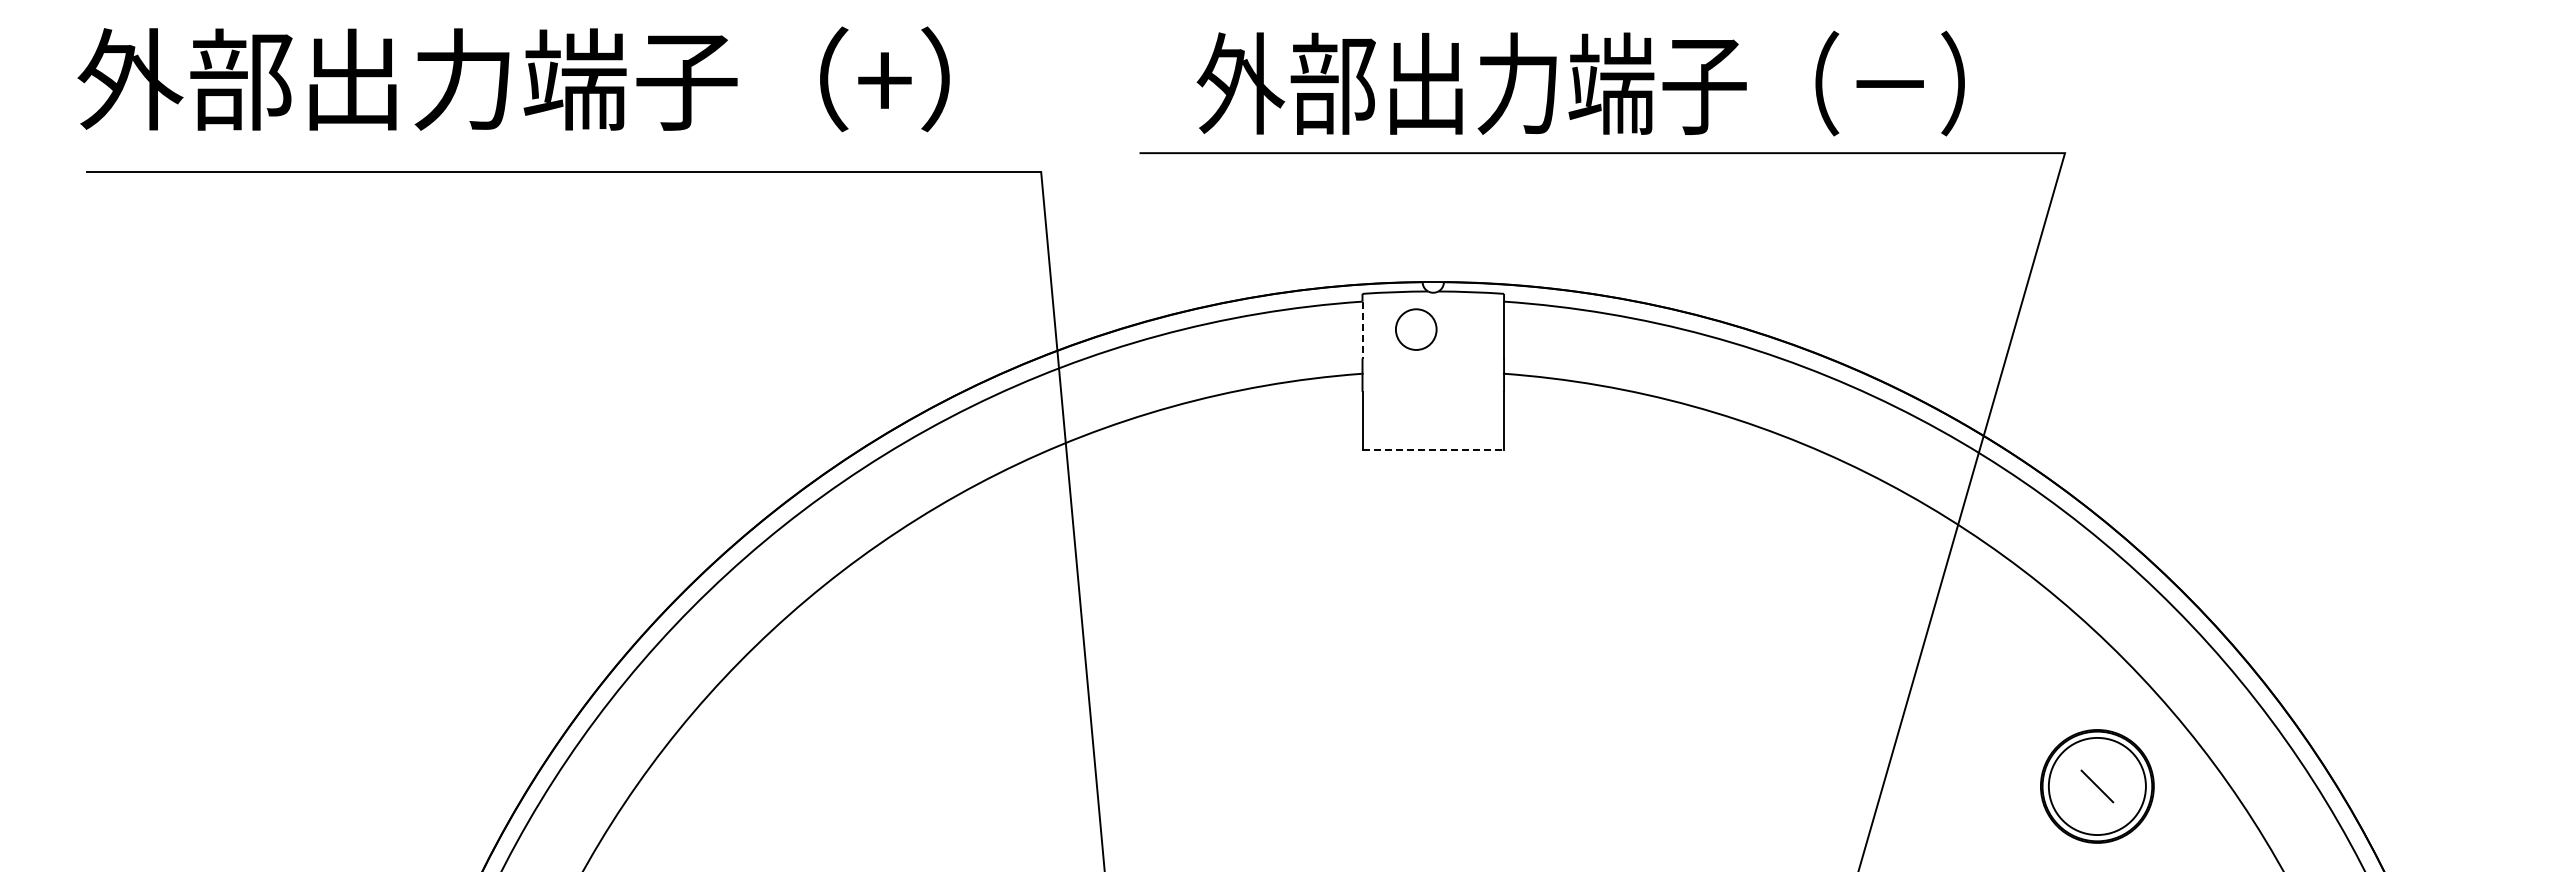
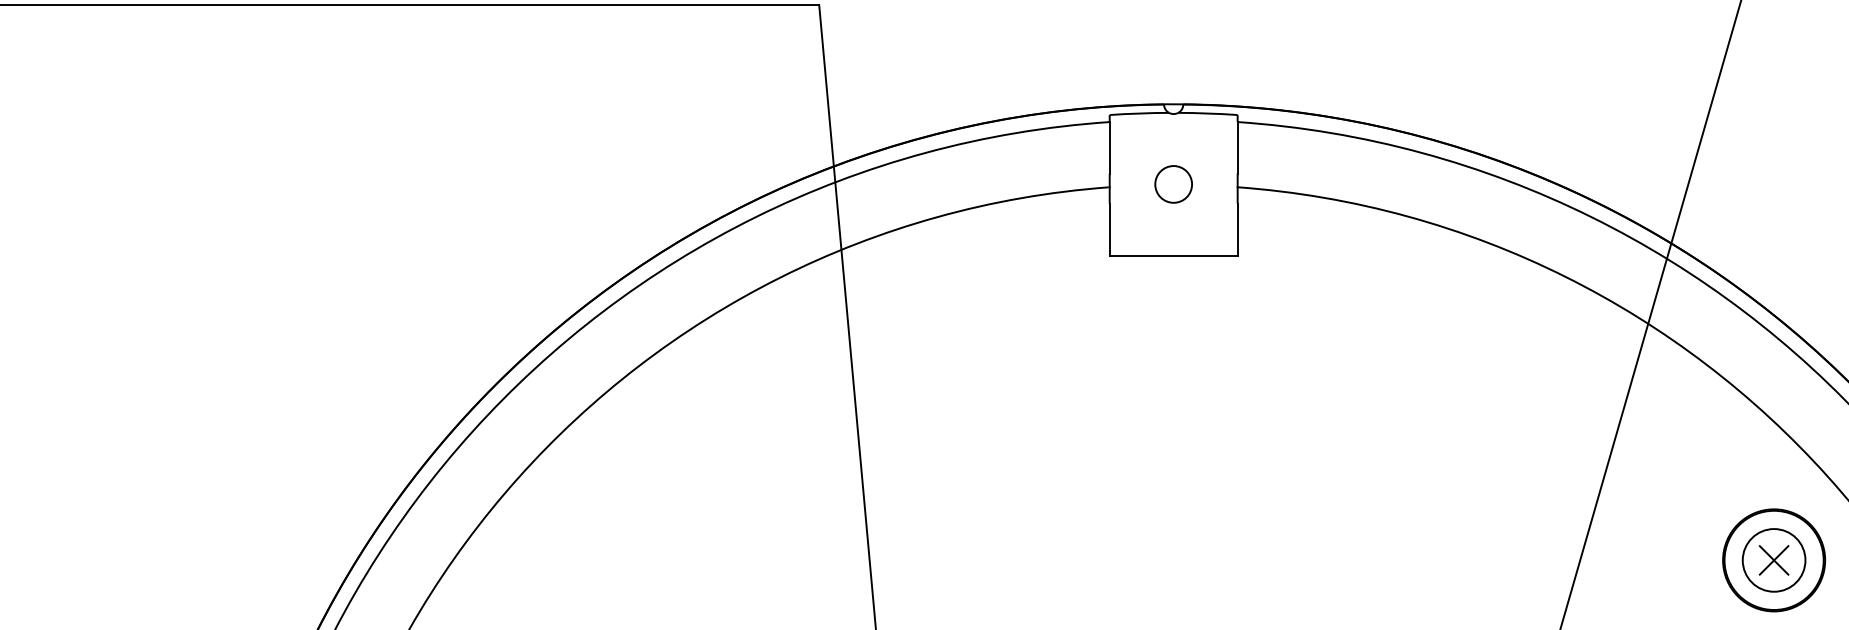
circle: (1416, 329) -> (1173, 184), moved
line: (1362, 330) -> (1109, 148), dashed -> solid
line: (1433, 450) -> (1173, 256), dashed -> solid
circle: (2097, 786) -> (1774, 560), size x0.71
line: (2097, 786) -> (1774, 560), added

